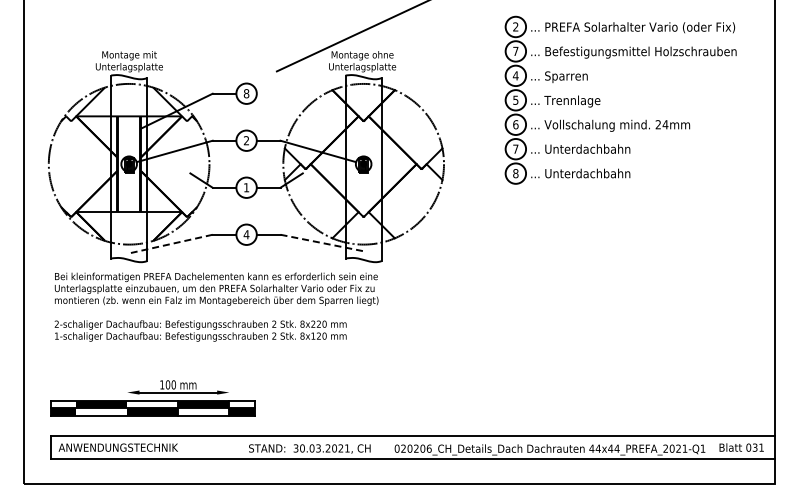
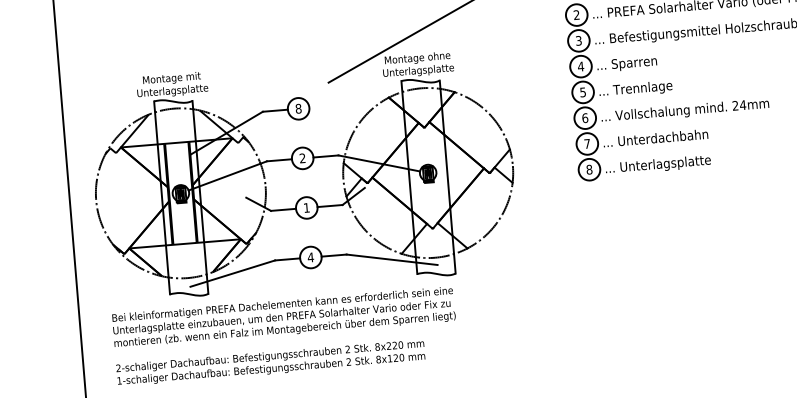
text: (515, 51) -> (578, 40), 7 -> 3
text: (603, 174) -> (681, 163), ... Unterdachbahn -> ... Unterlagsplatte
line: (171, 243) -> (232, 273), dashed -> solid
line: (323, 243) -> (392, 260), dashed -> solid

